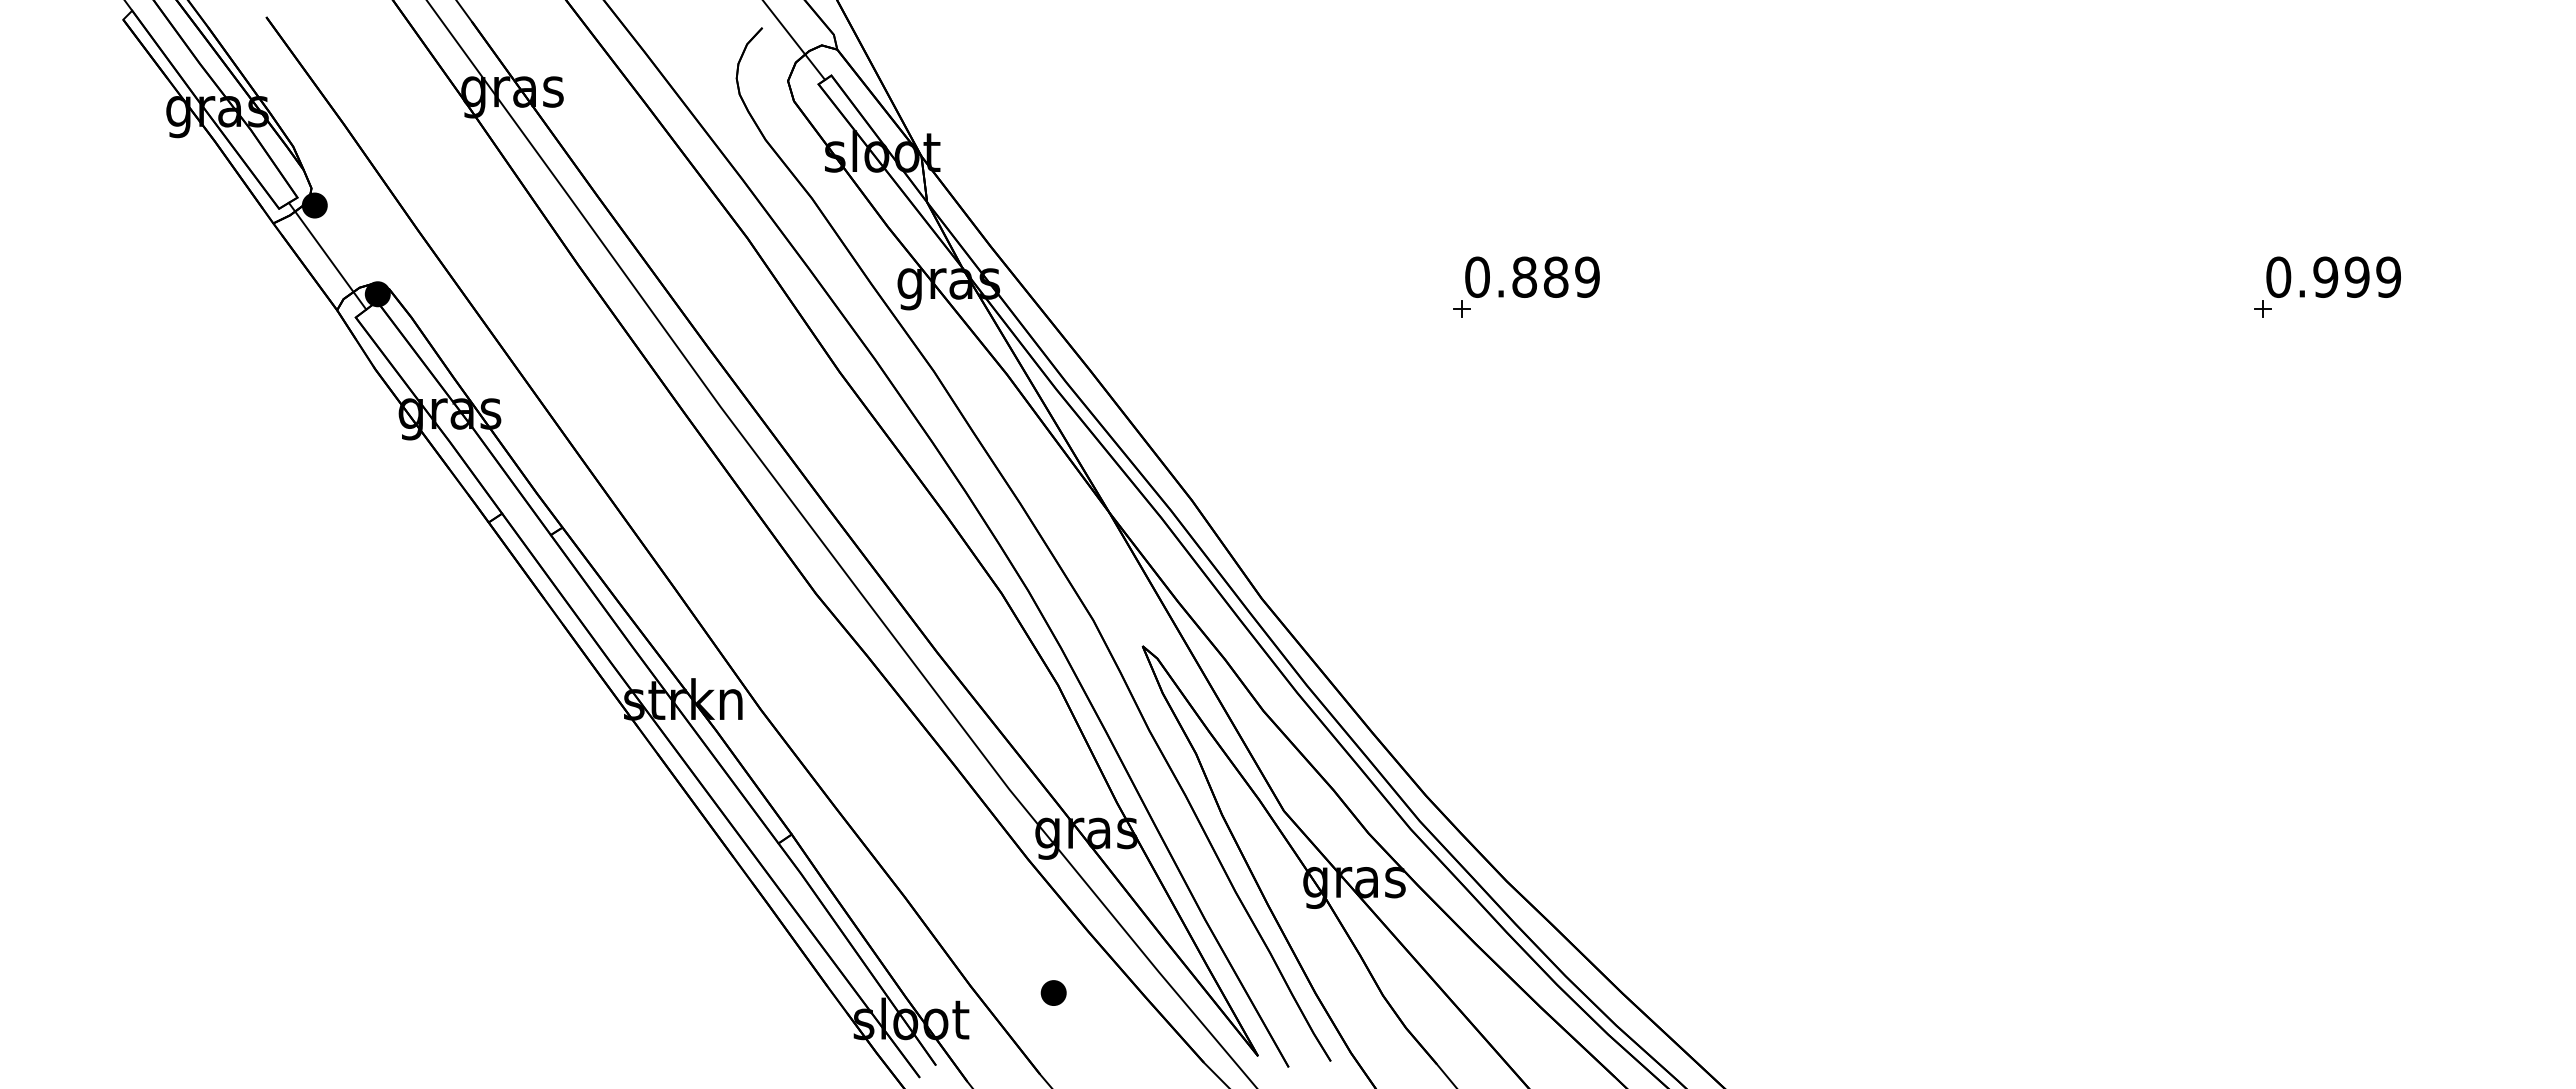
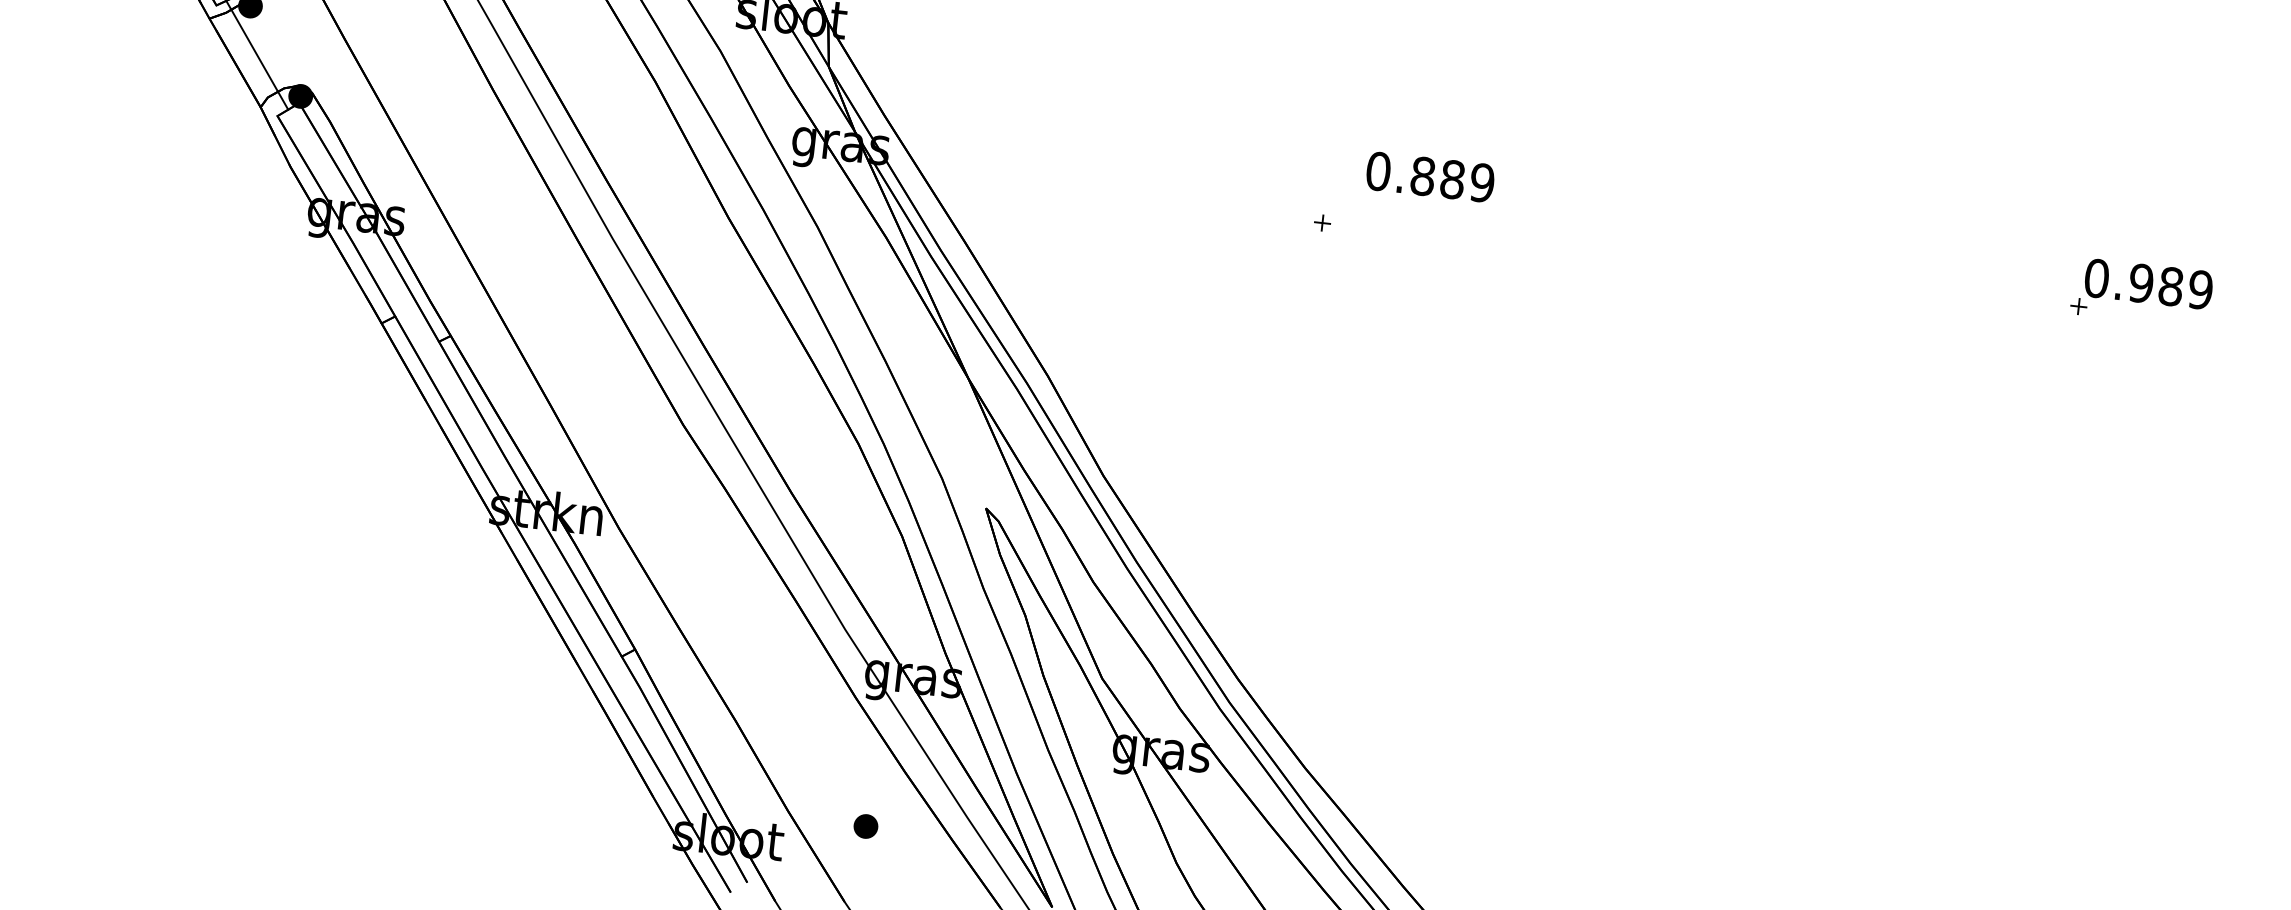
text: (1532, 276) -> (1430, 176), moved
text: (2356, 276) -> (2170, 285), 0.999 -> 0.989

